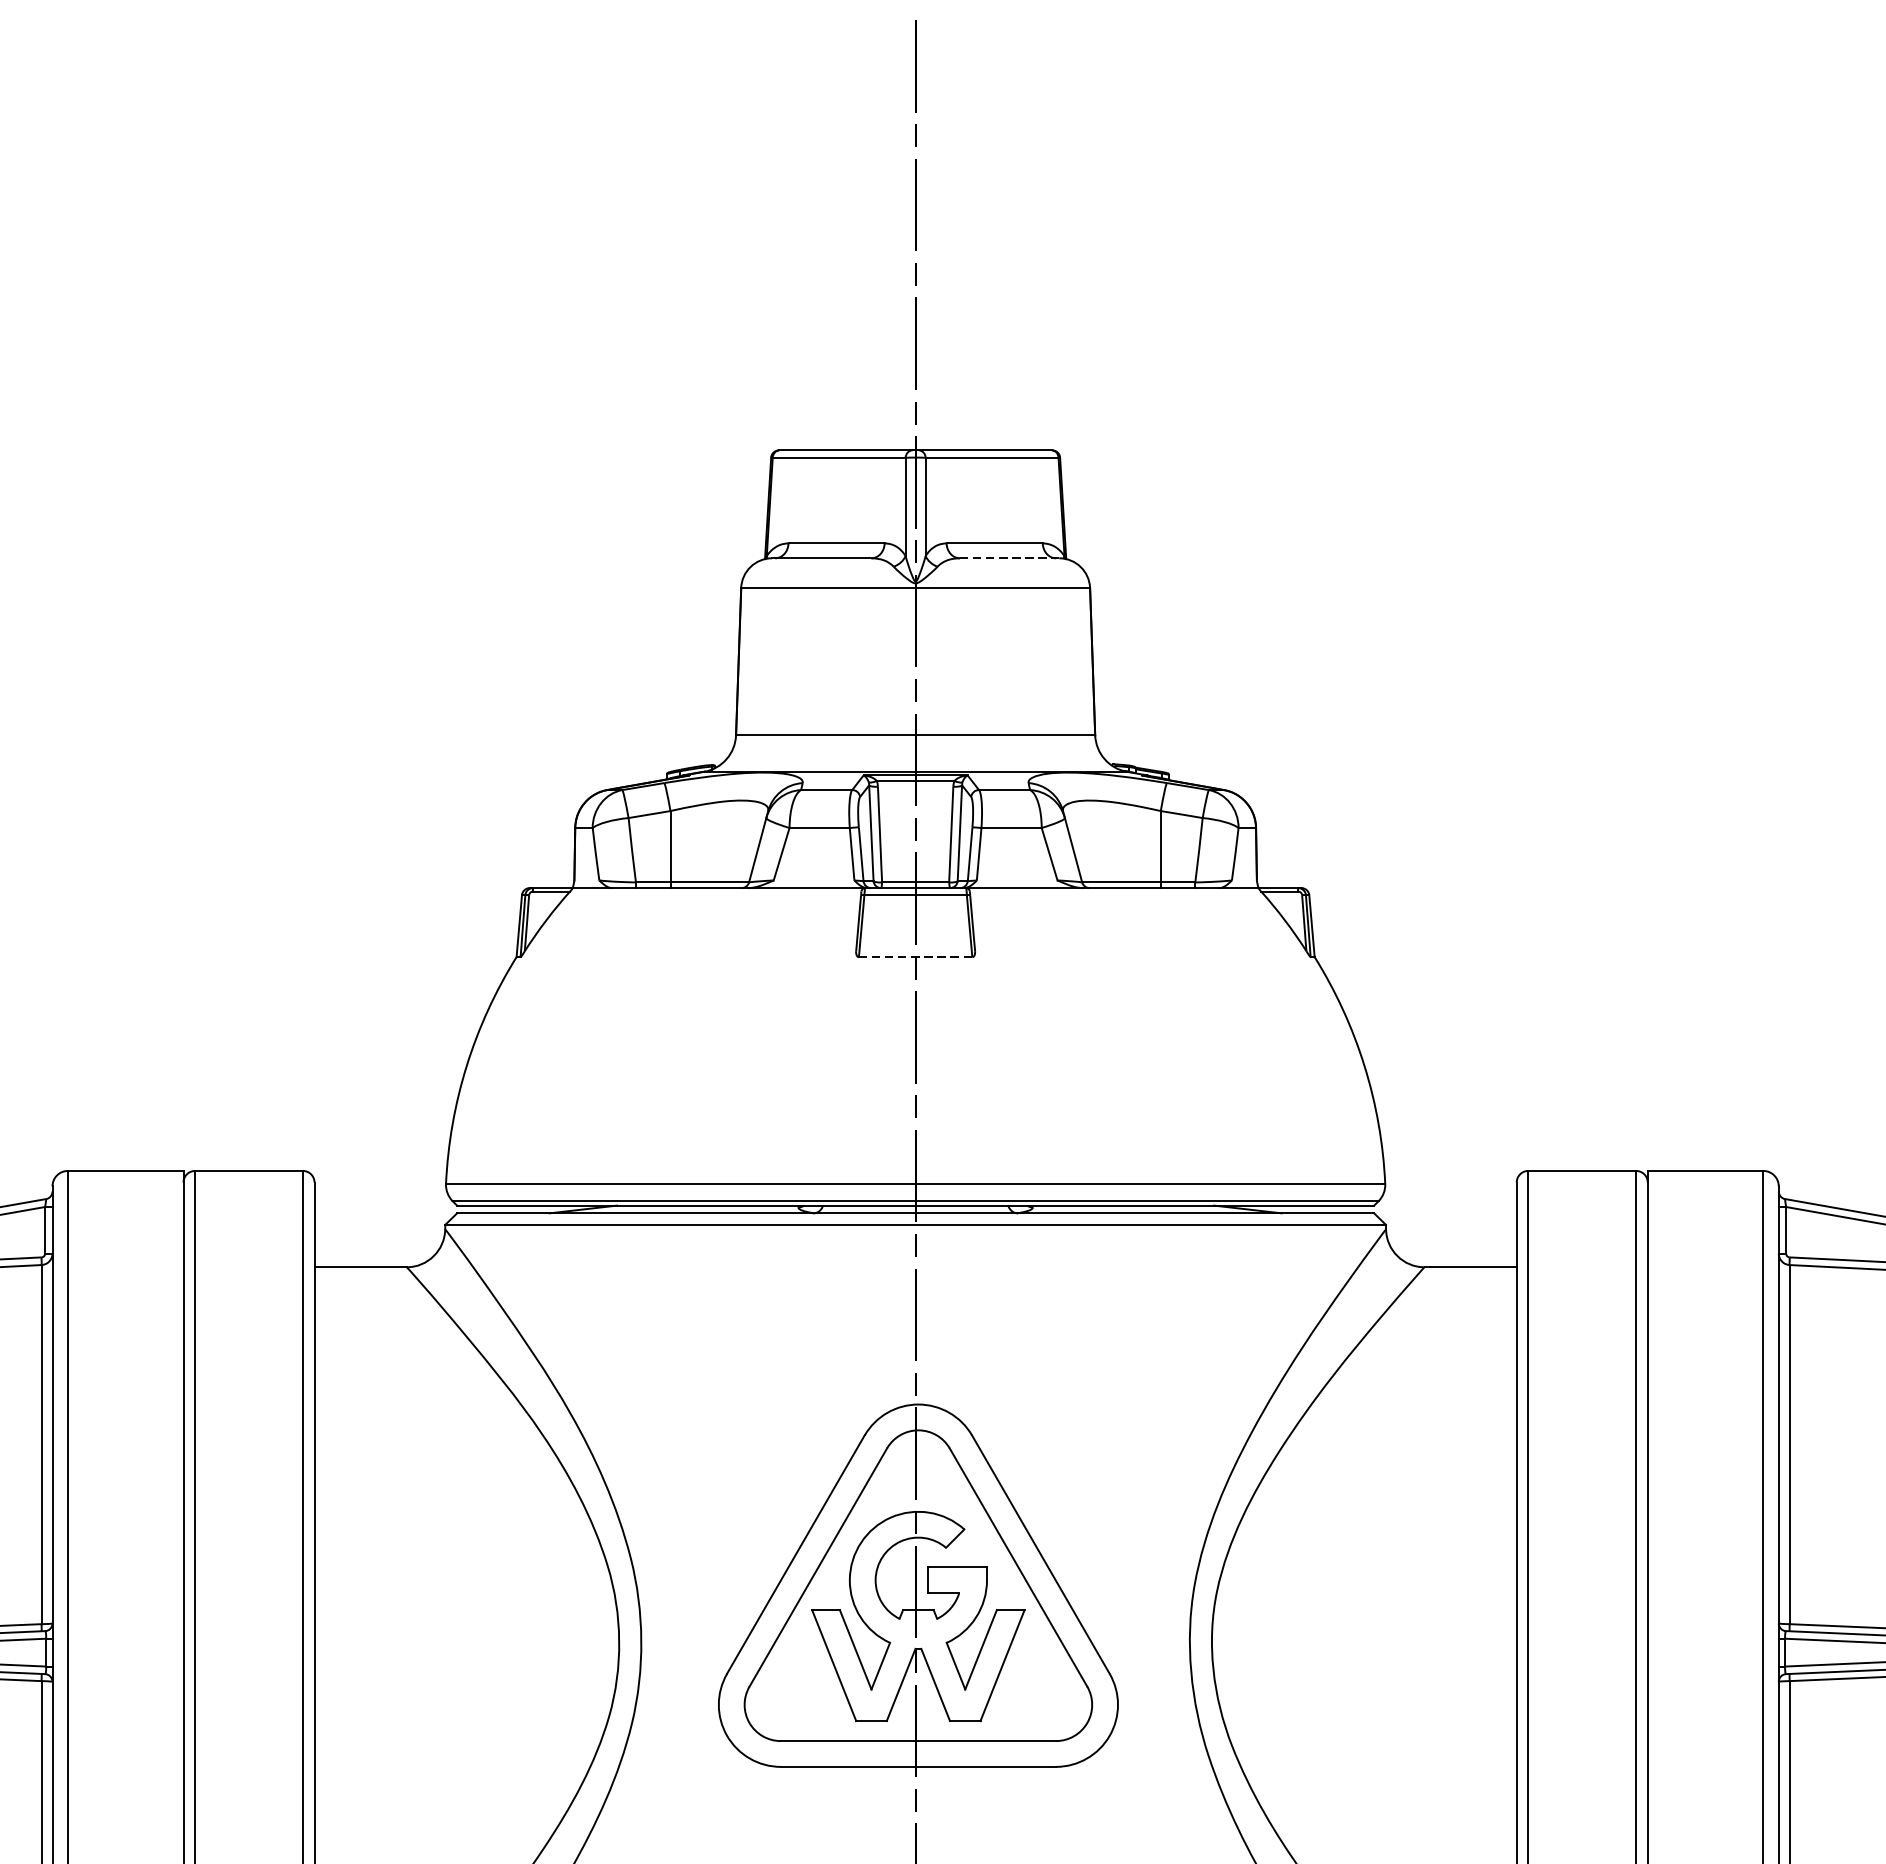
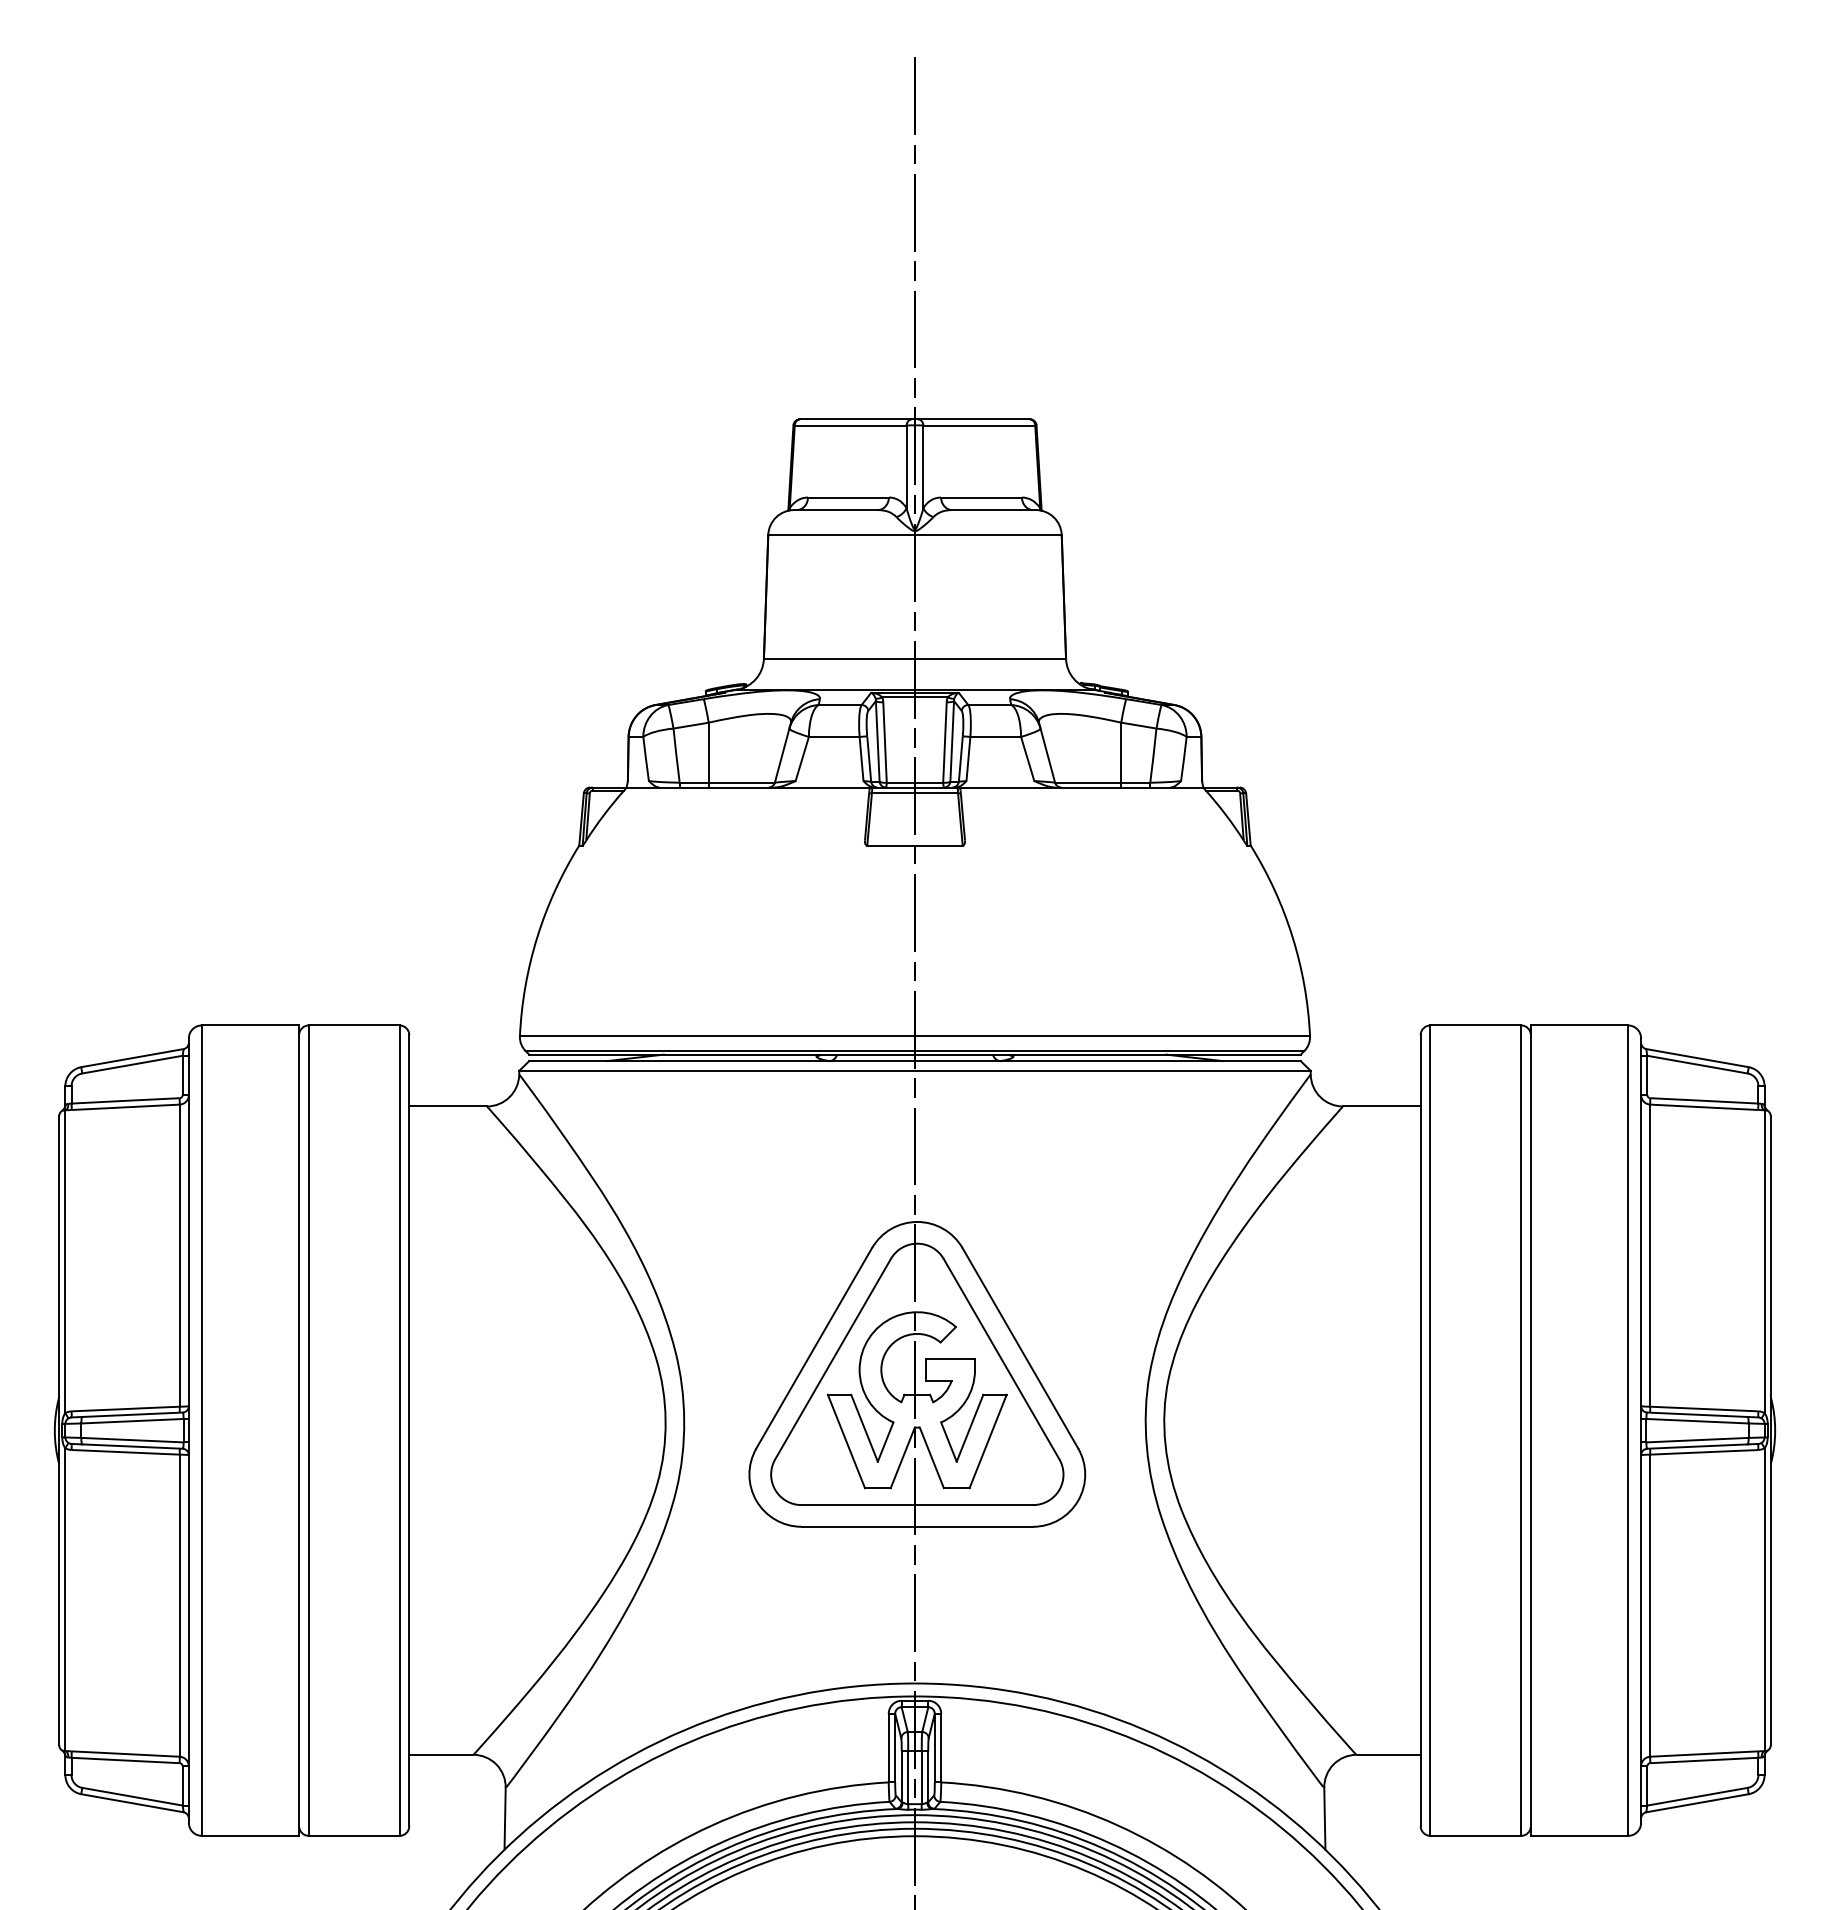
line: (1010, 558) -> (994, 510), dashed -> solid
line: (915, 957) -> (914, 845), dashed -> solid

